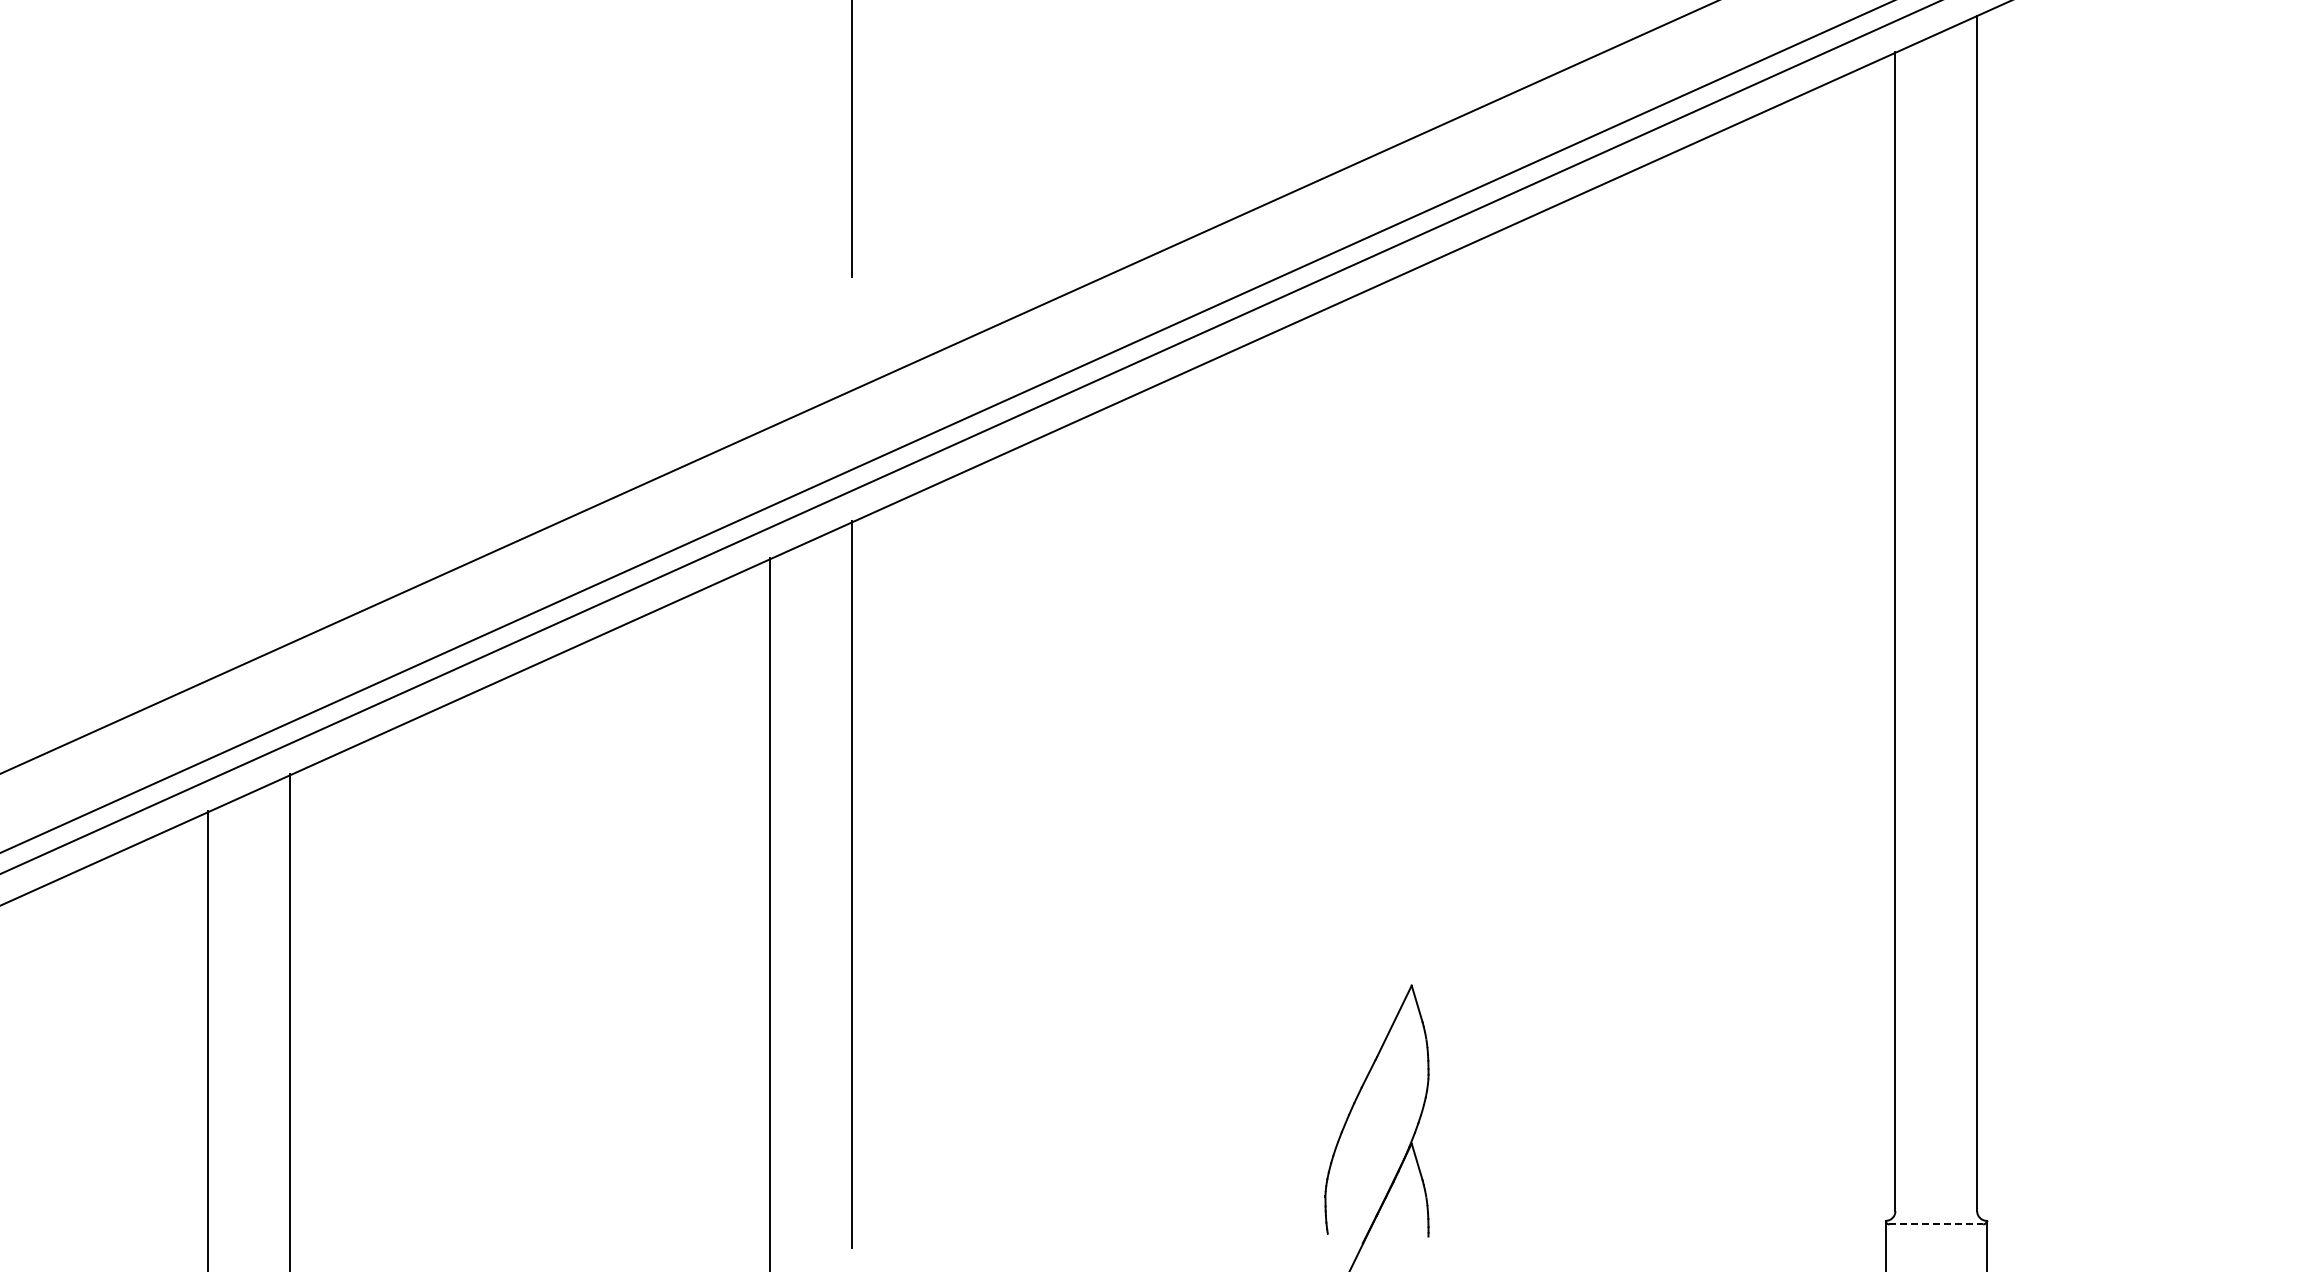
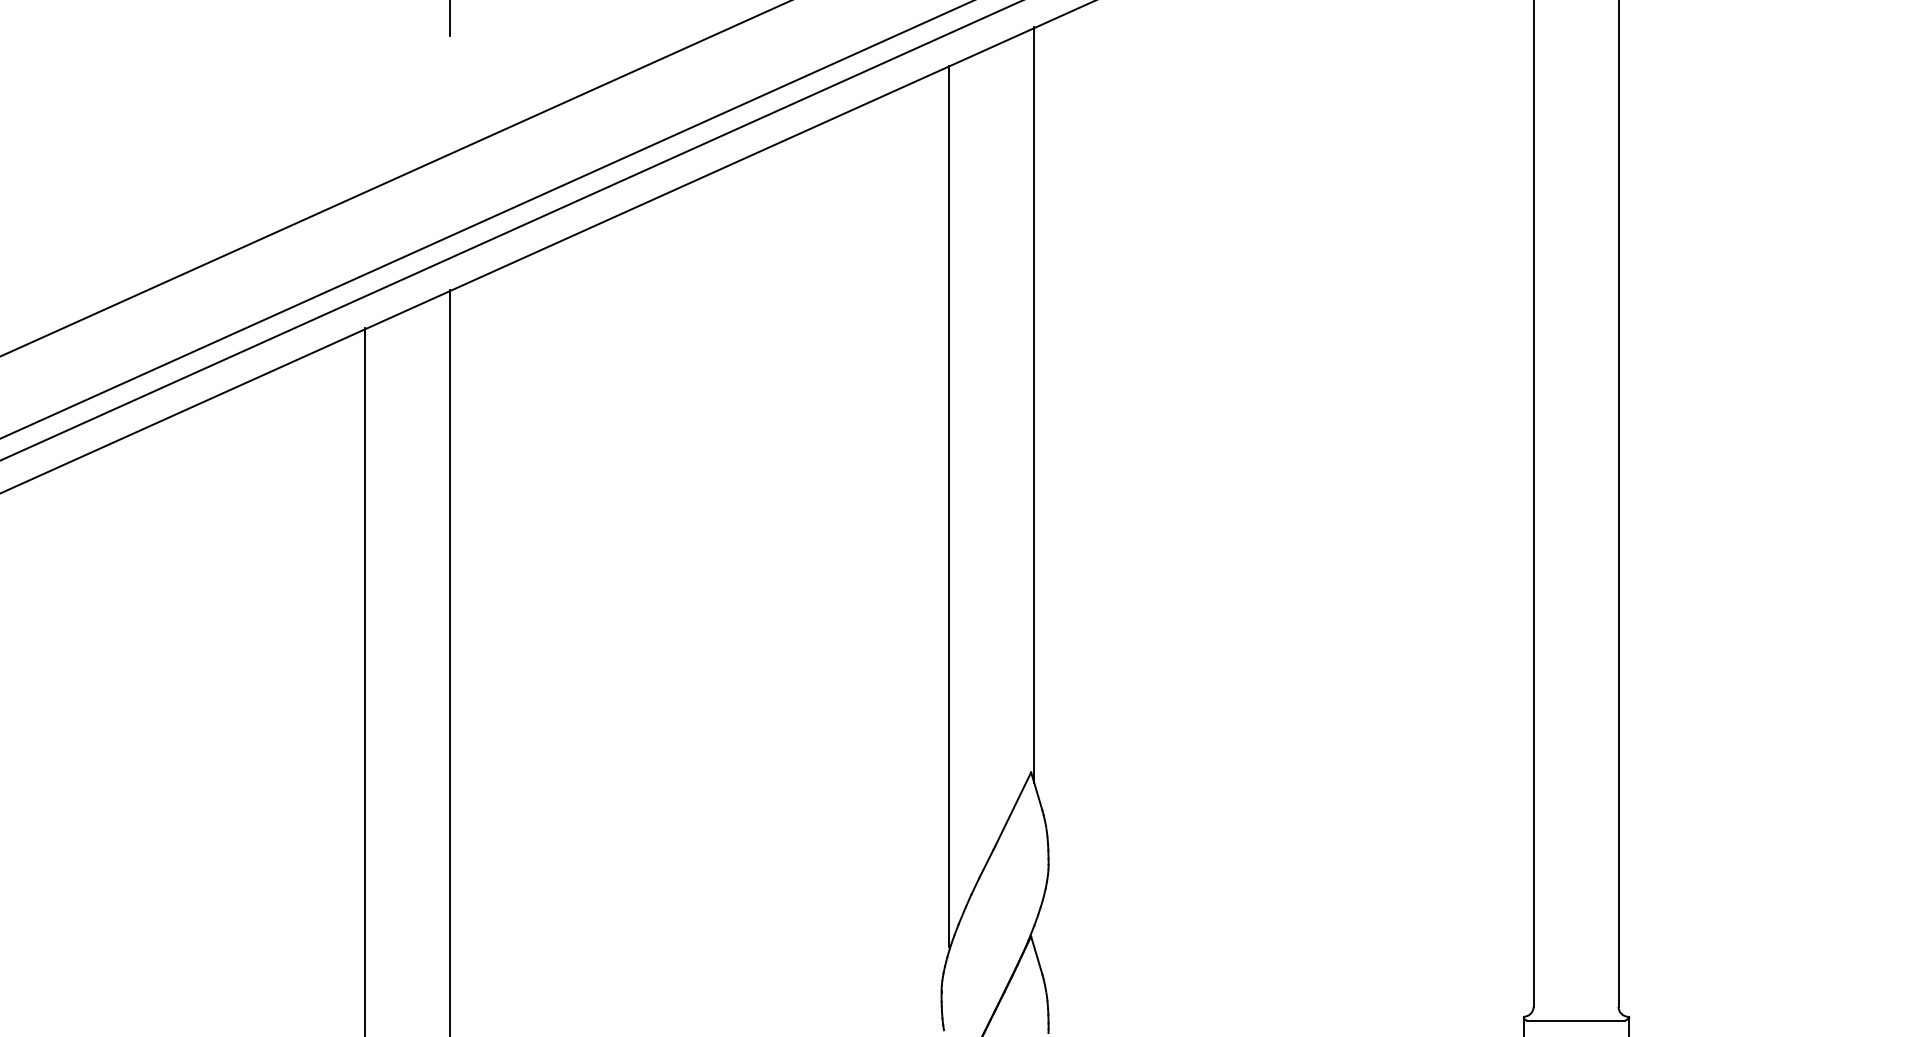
line: (1414, 631) -> (1034, 404), added
line: (1332, 729) -> (948, 506), added
line: (1936, 1224) -> (1576, 1020), dashed -> solid

